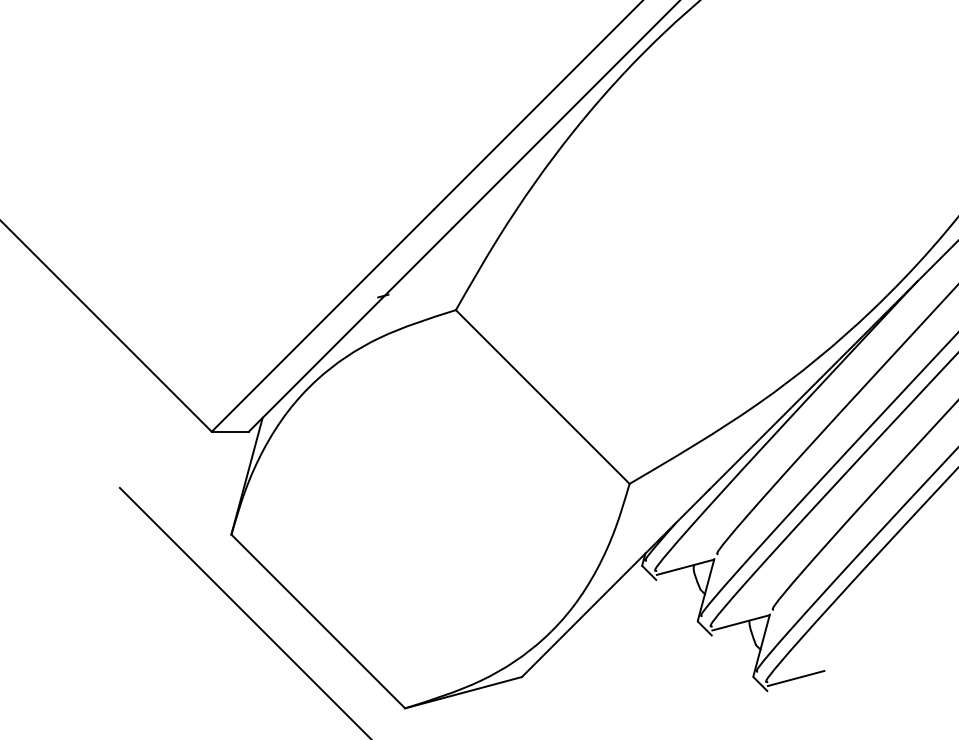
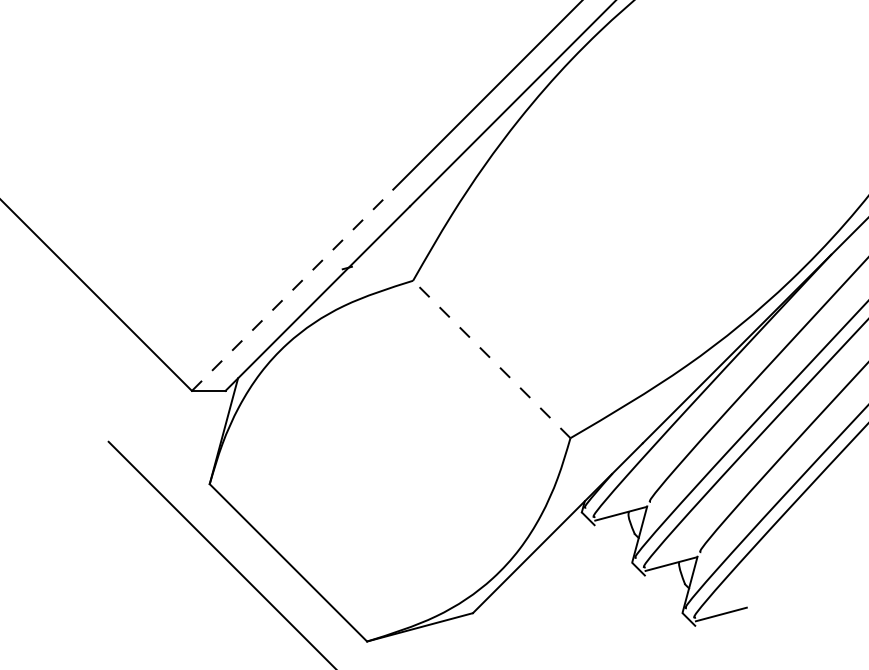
line: (322, 319) -> (292, 289), solid -> dashed
line: (542, 397) -> (491, 359), solid -> dashed

